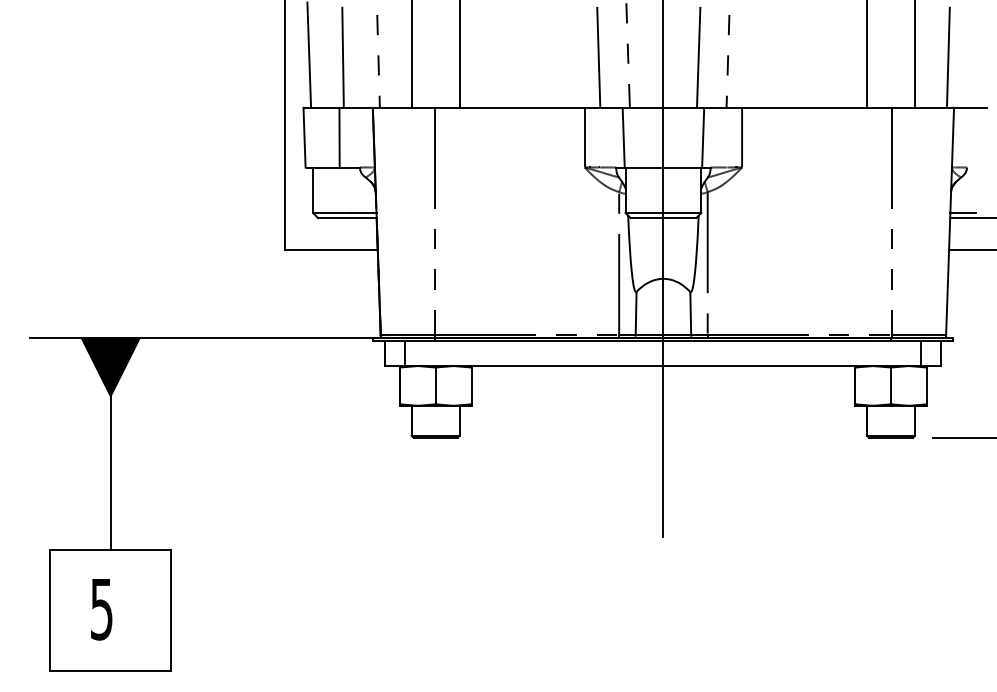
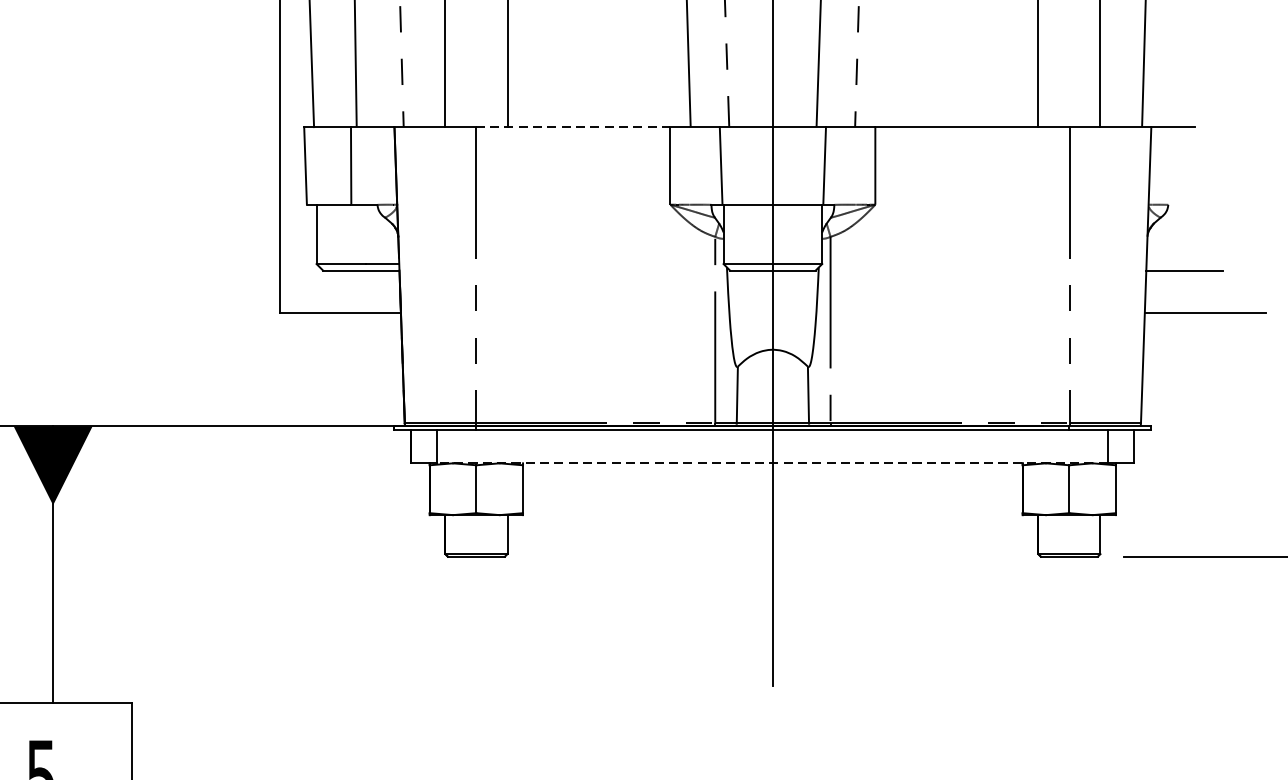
line: (509, 107) -> (572, 126), solid -> dashed
line: (962, 213) -> (1162, 264), removed
line: (663, 366) -> (772, 463), solid -> dashed

